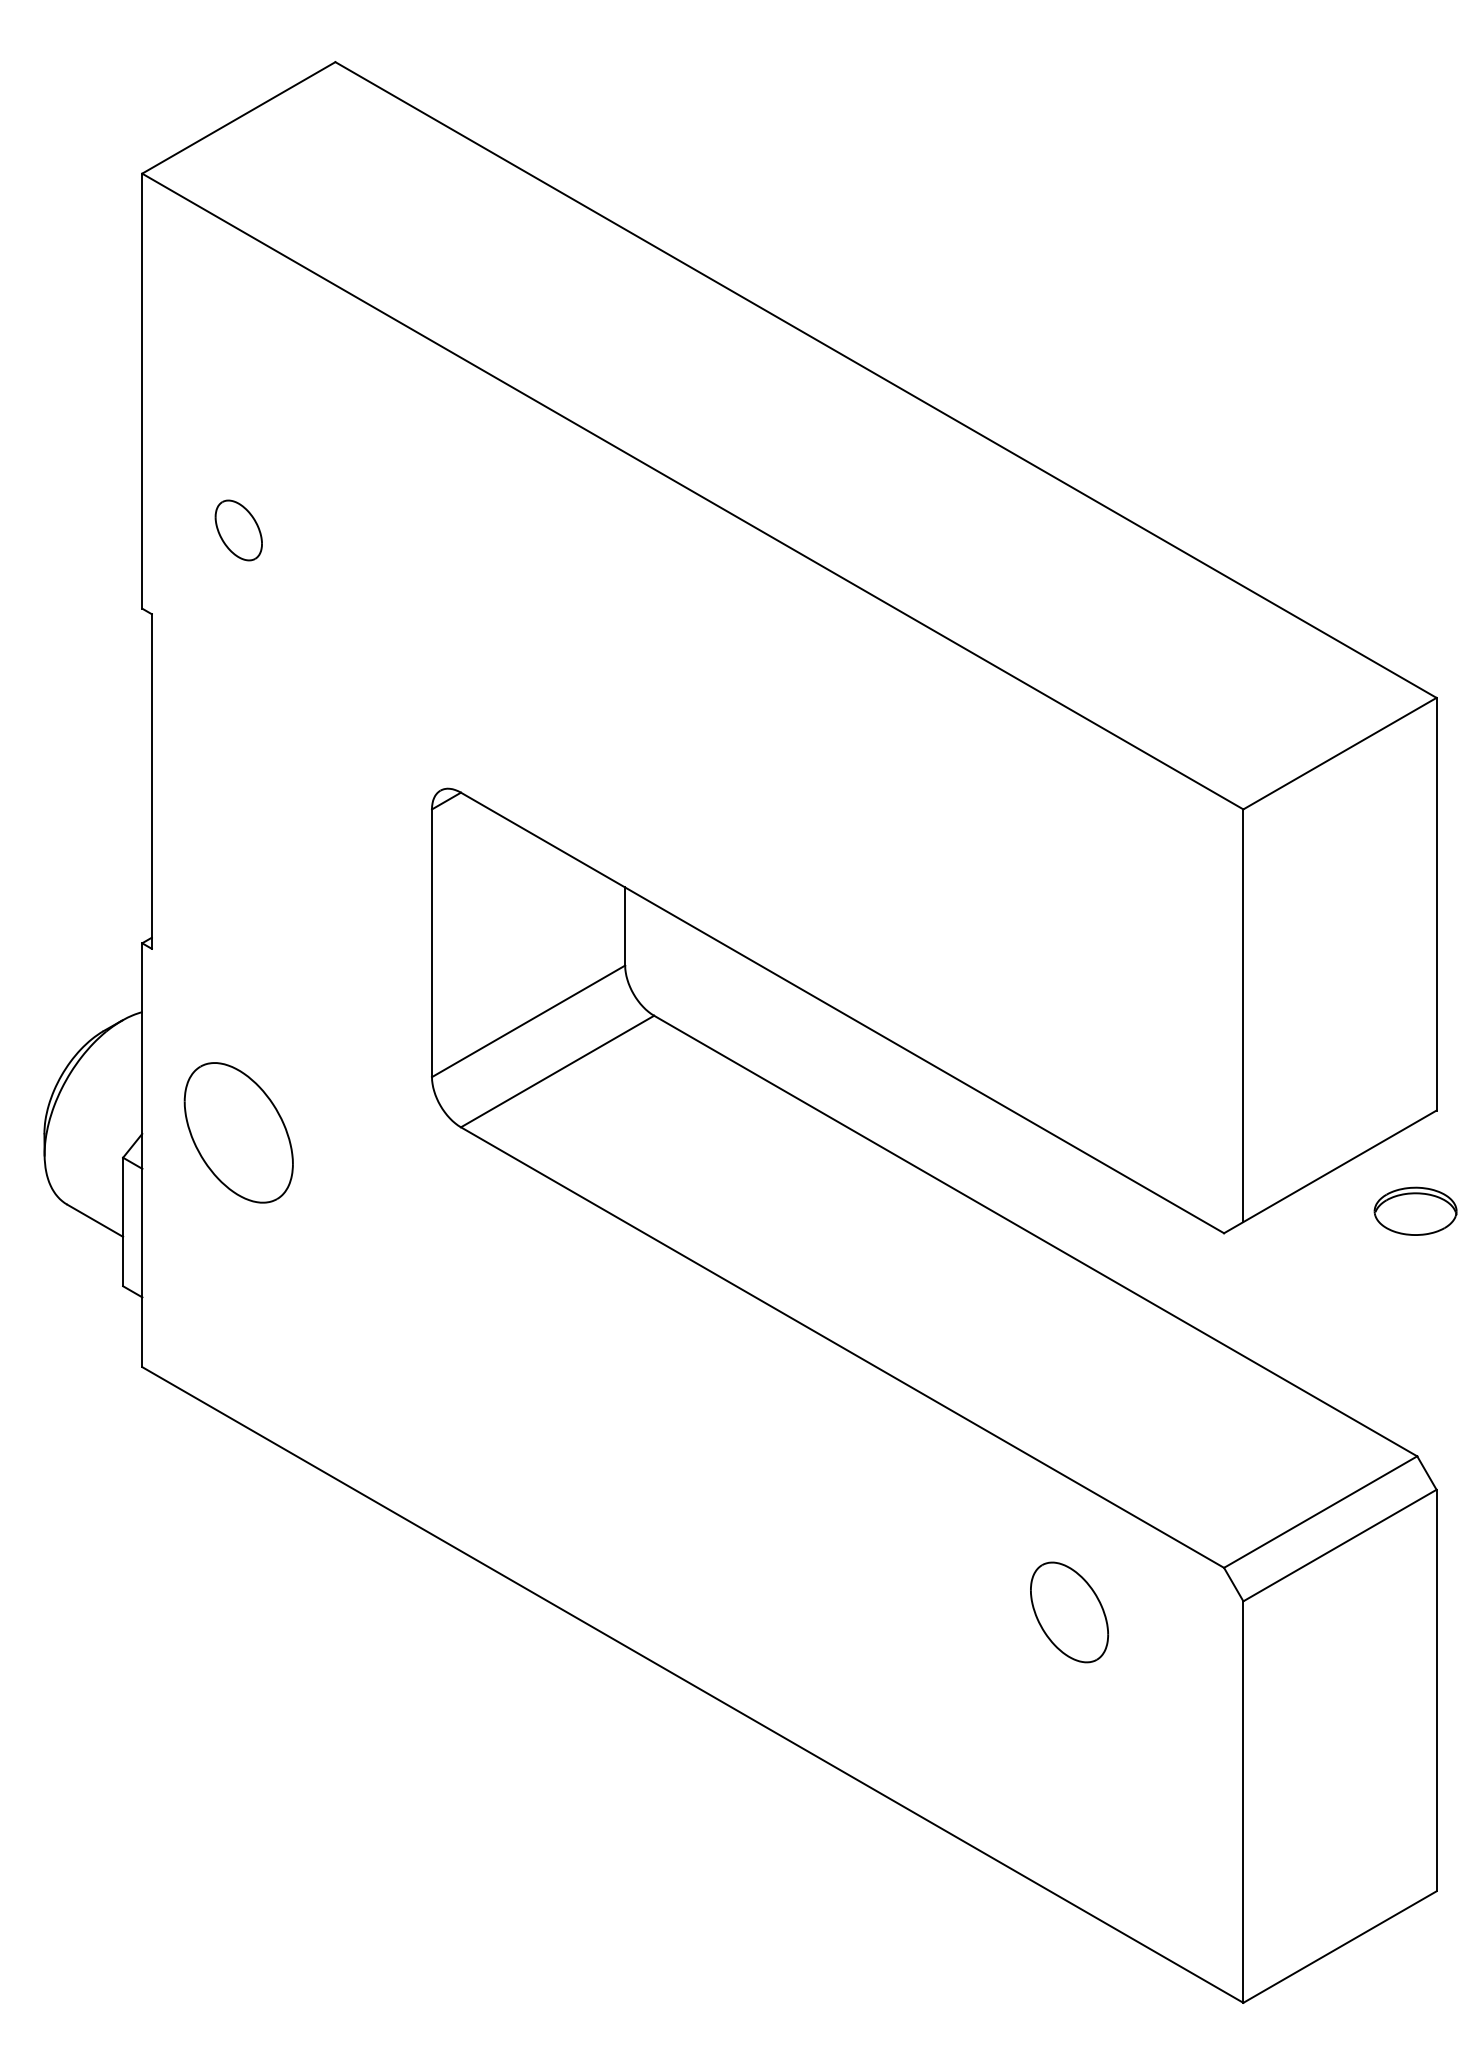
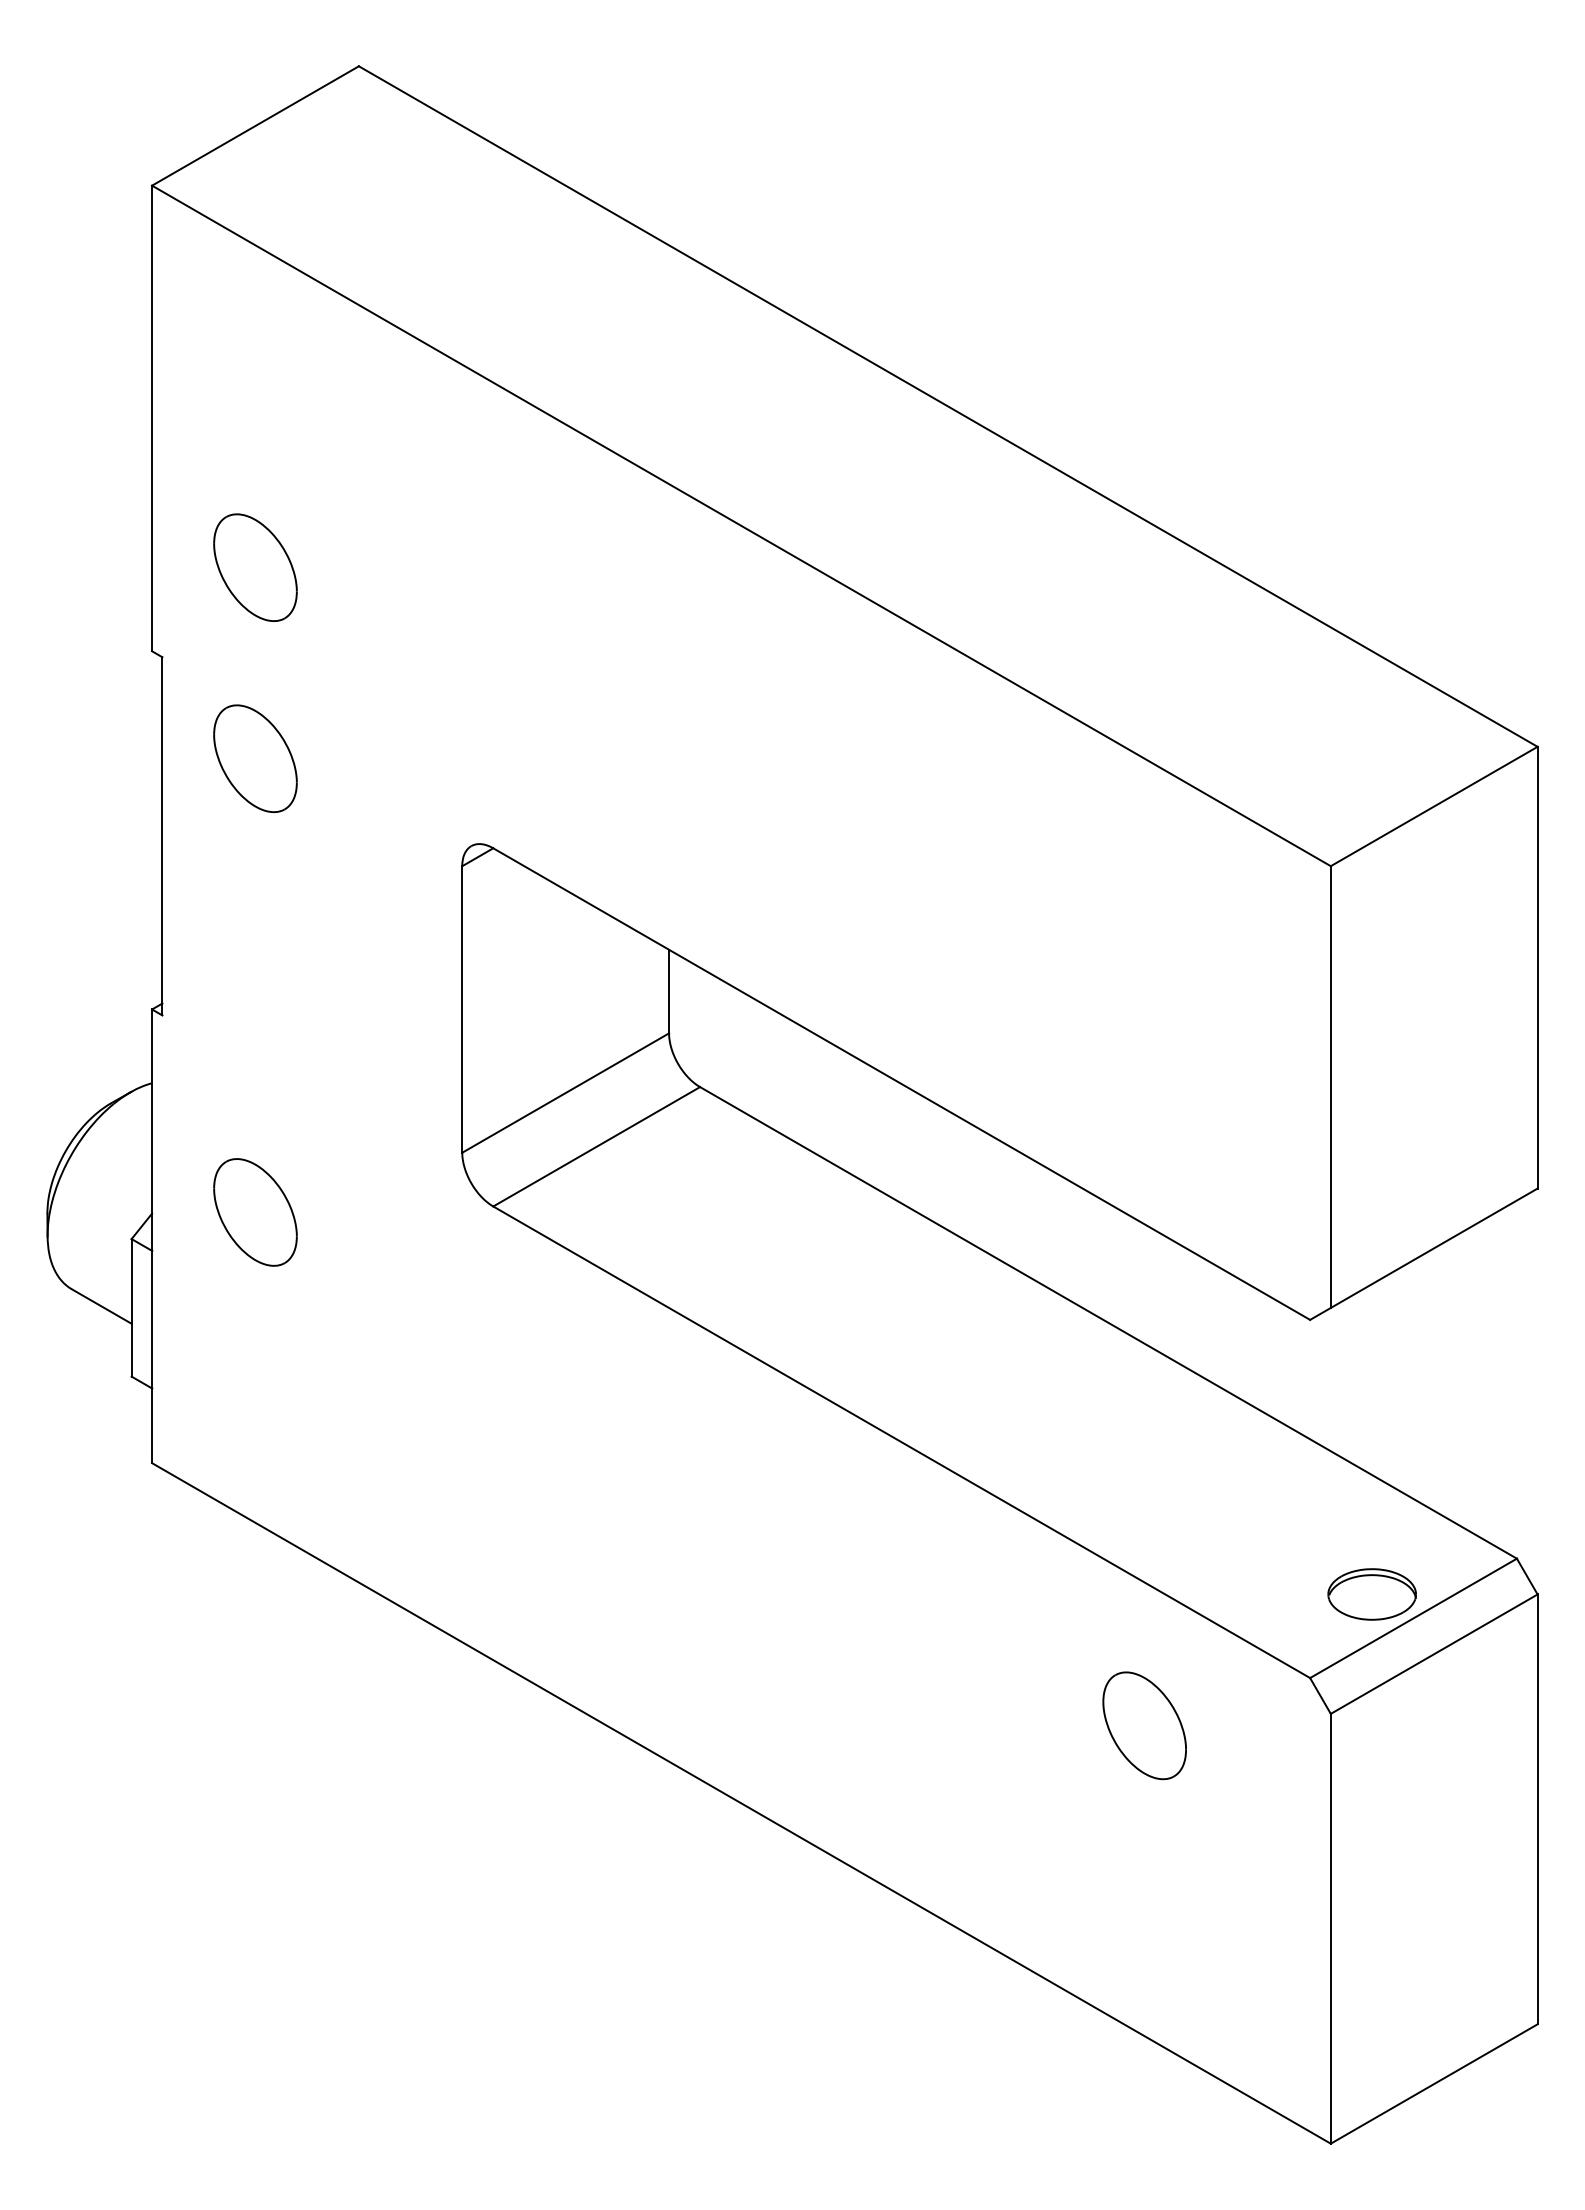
part: (238, 530) -> (255, 567), size x1.67
part: (238, 708) -> (255, 758), added
part: (238, 1132) -> (255, 1212), size x0.71
part: (1414, 1211) -> (1371, 1594), moved

